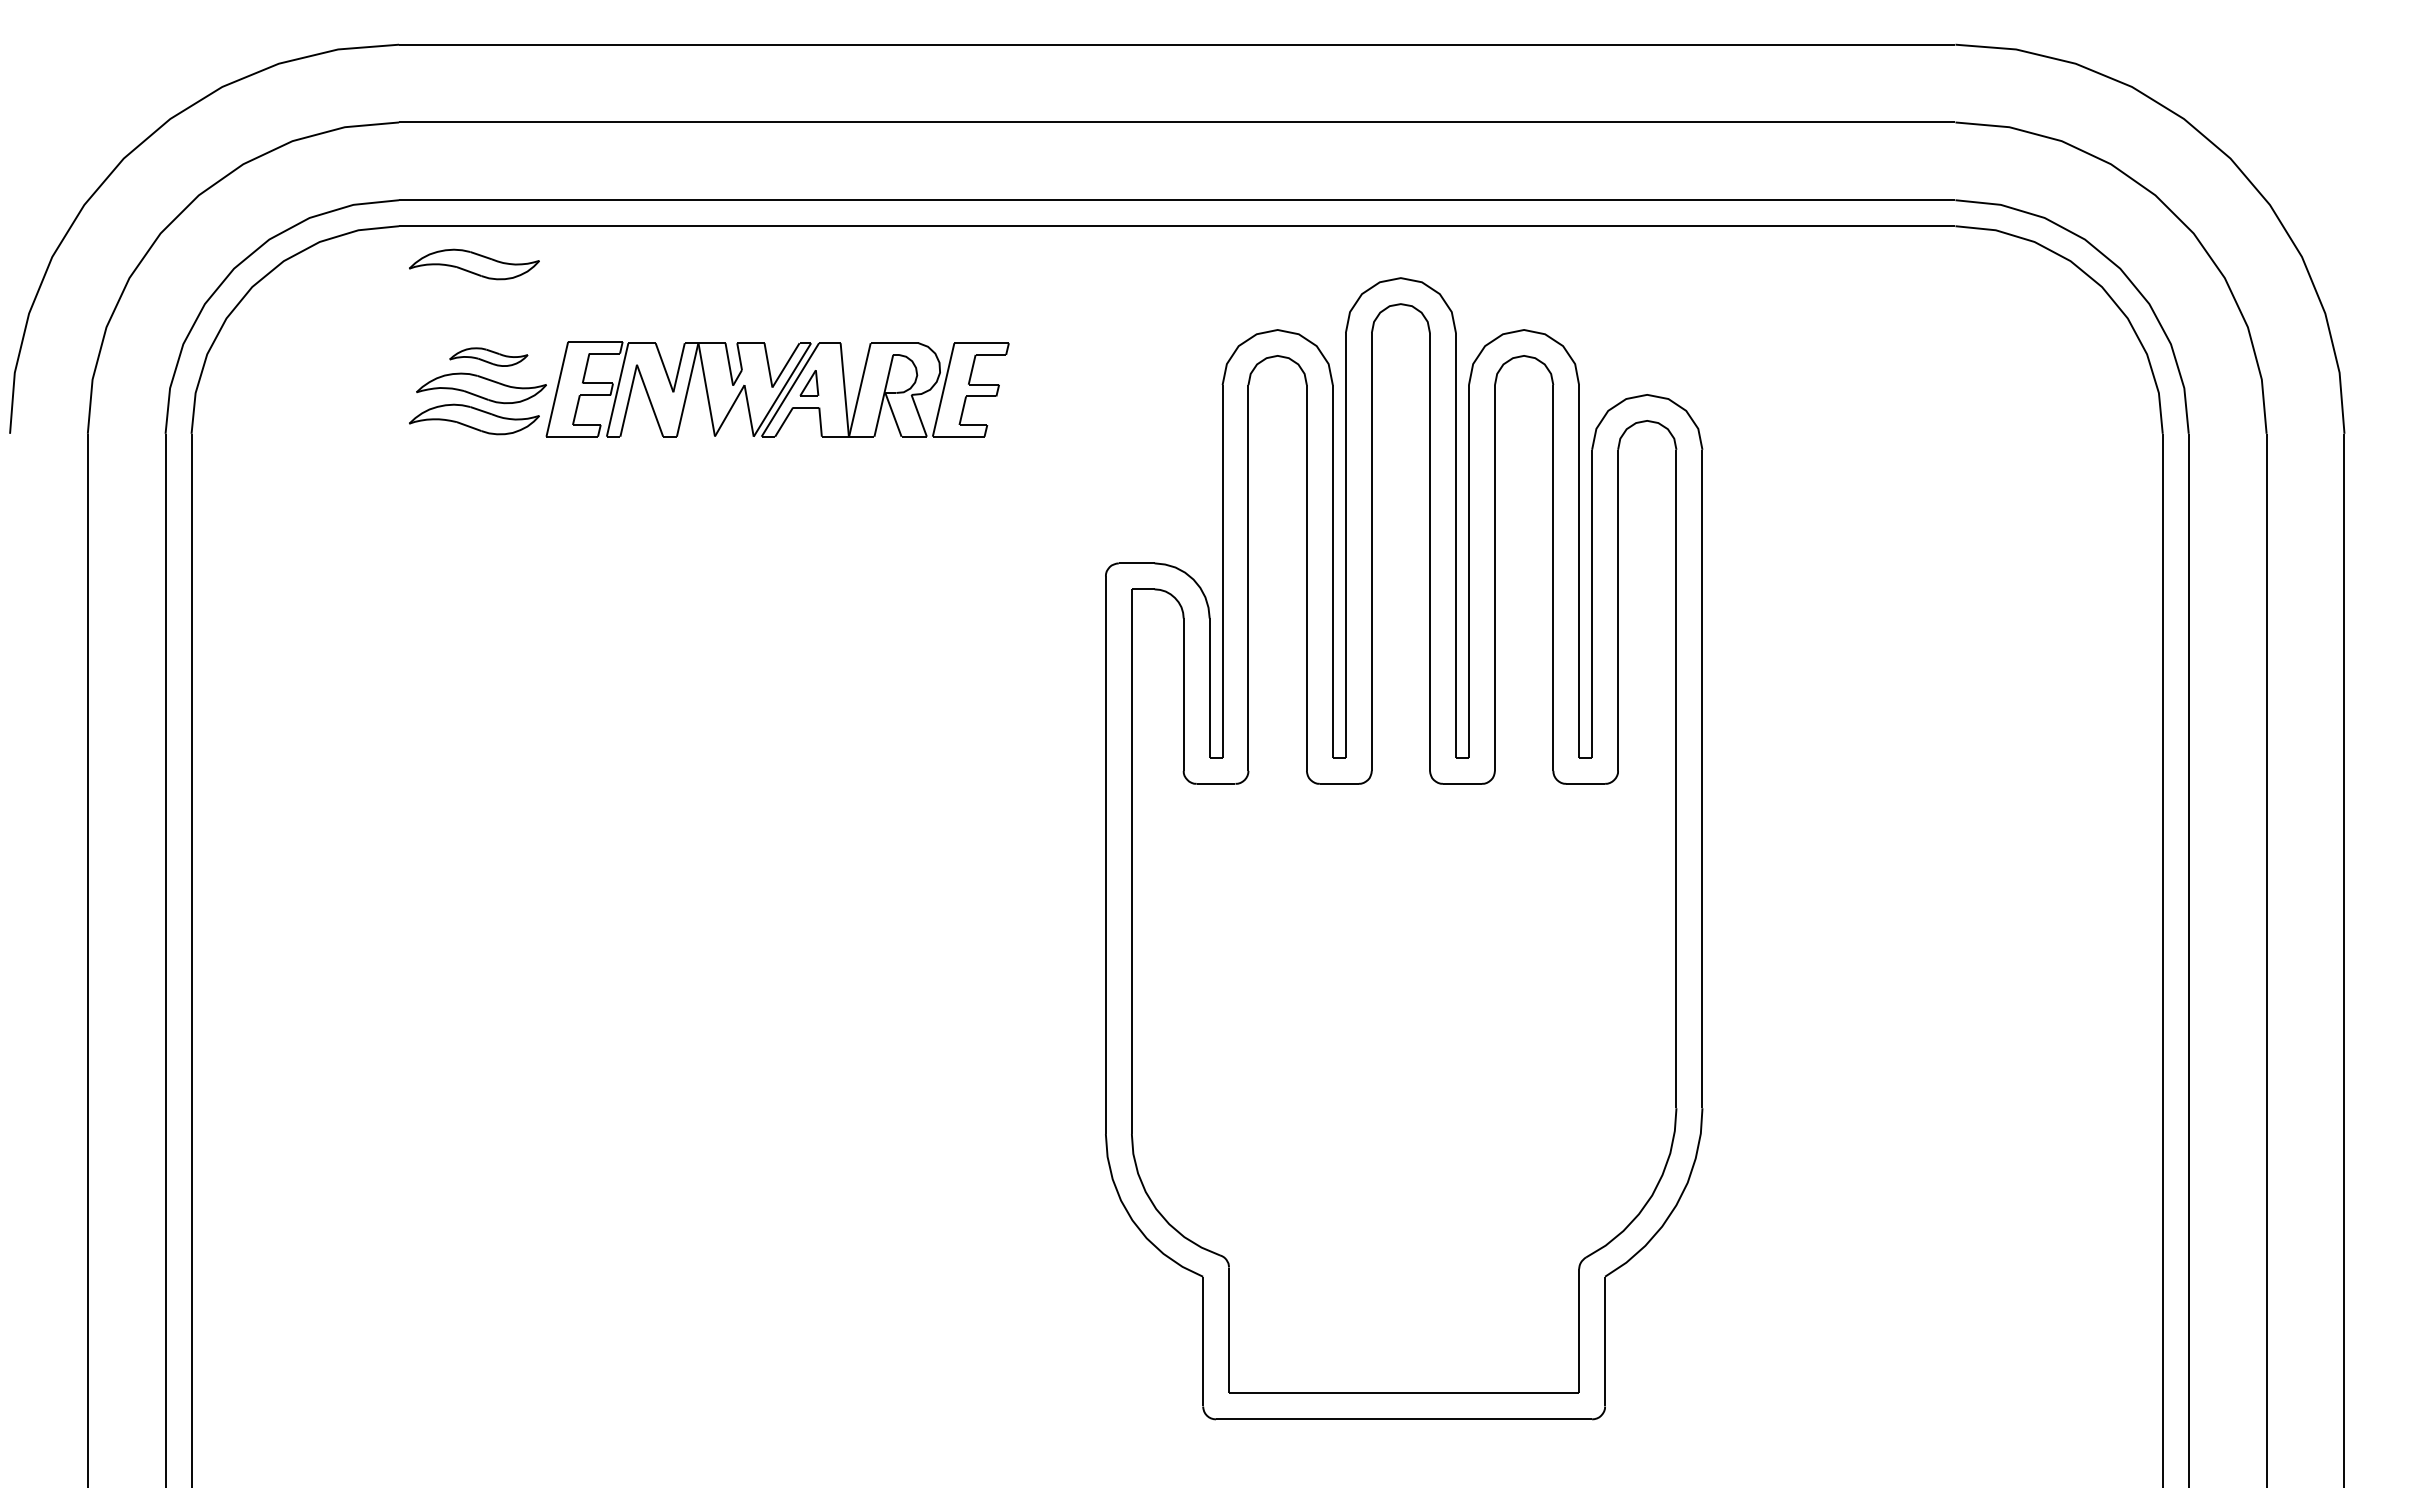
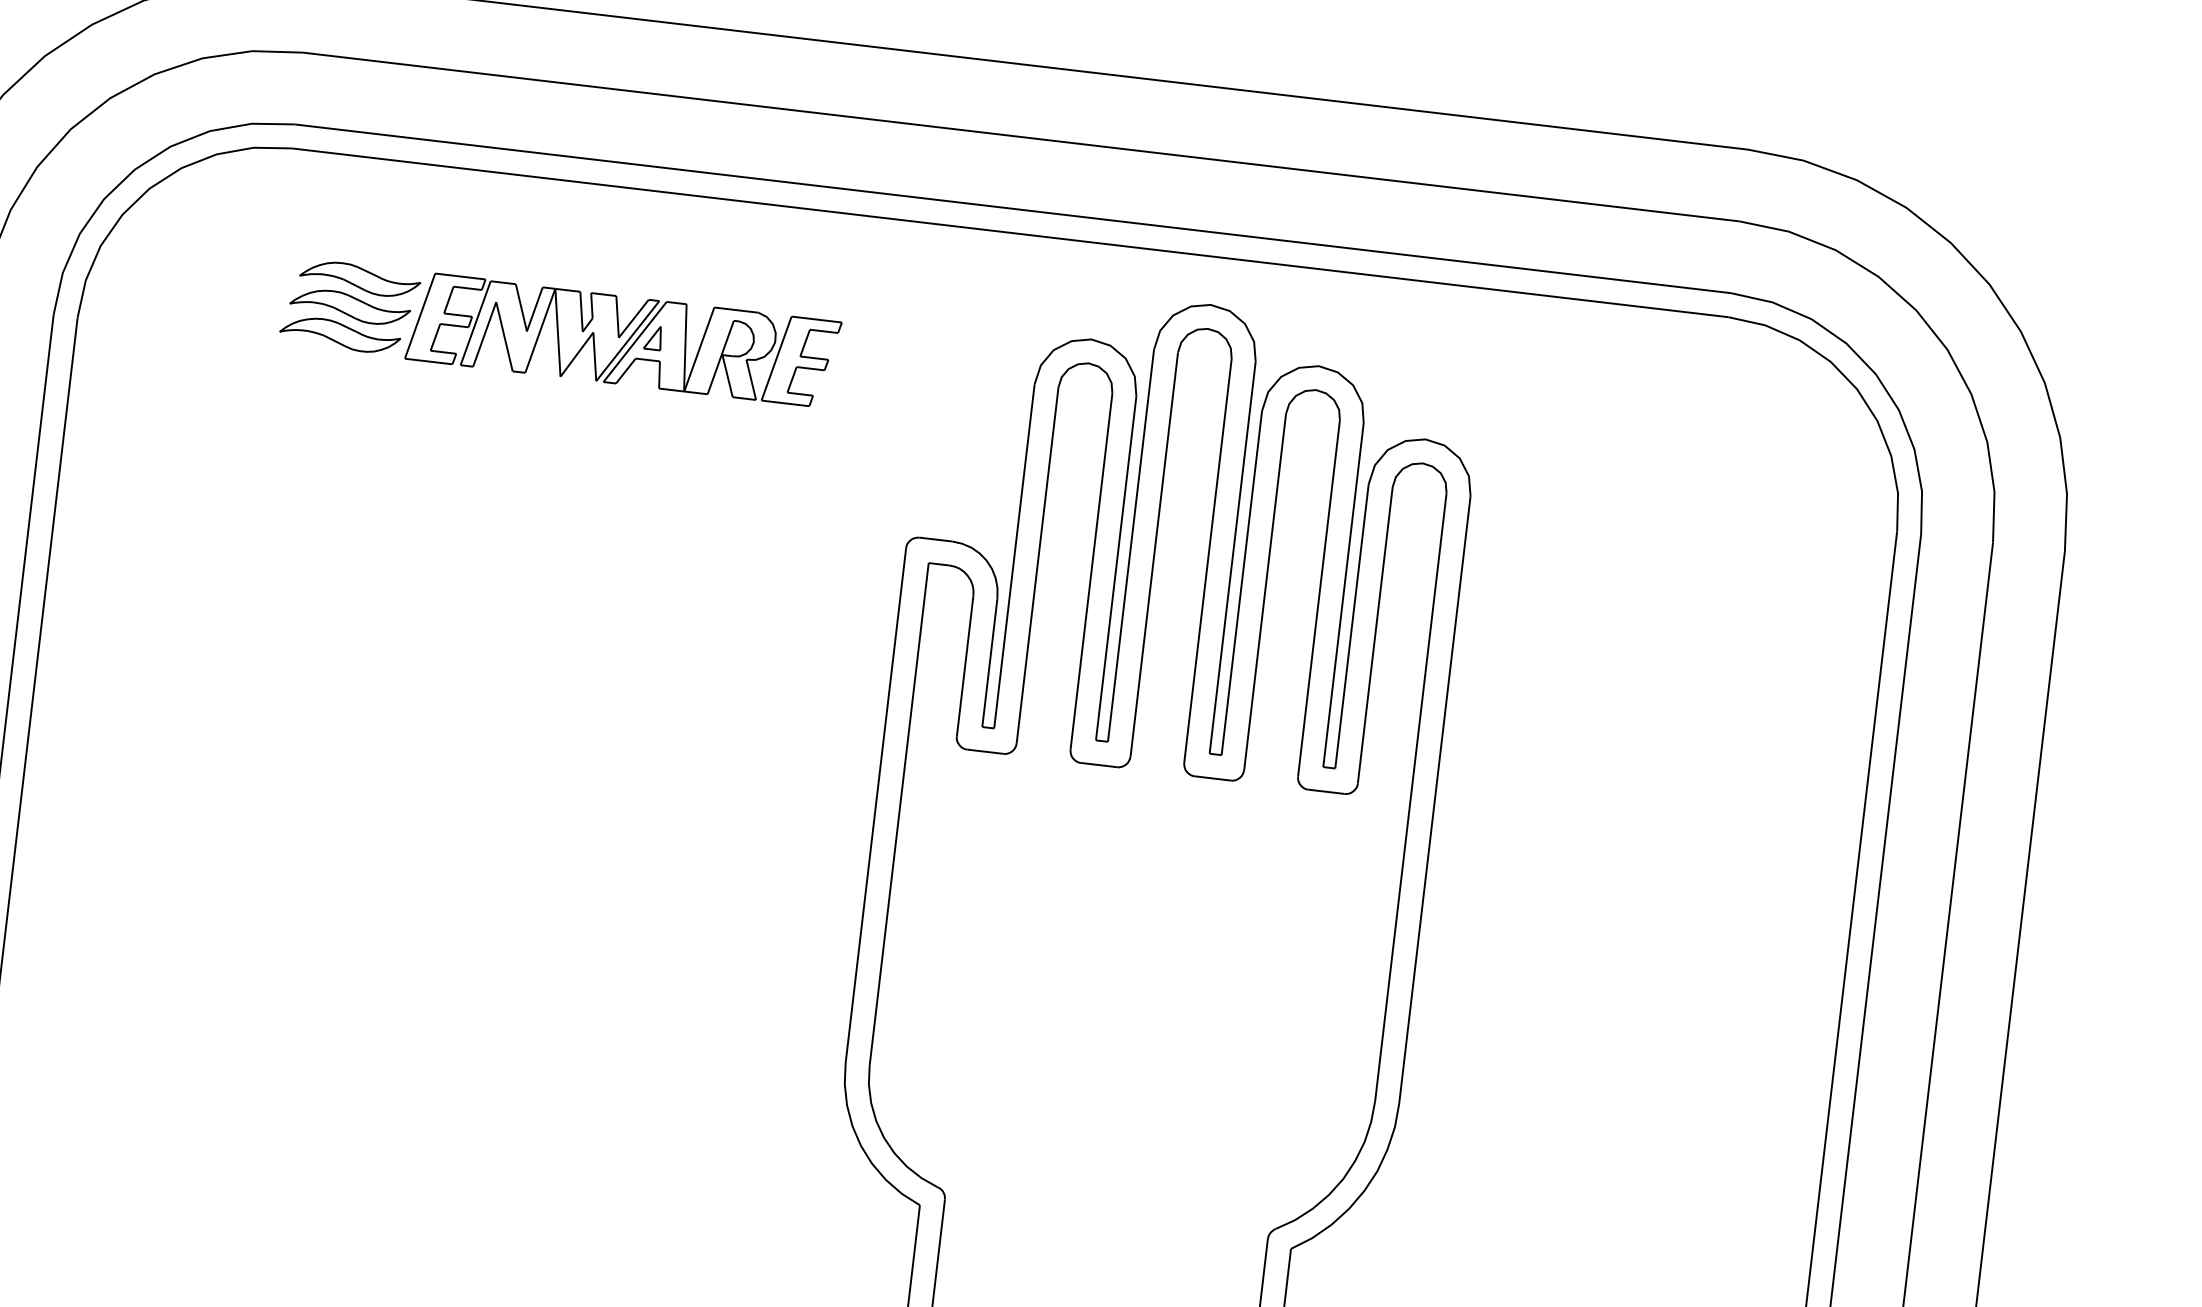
part: (474, 264) -> (357, 191), removed
part: (488, 356) -> (360, 278), size x1.67

